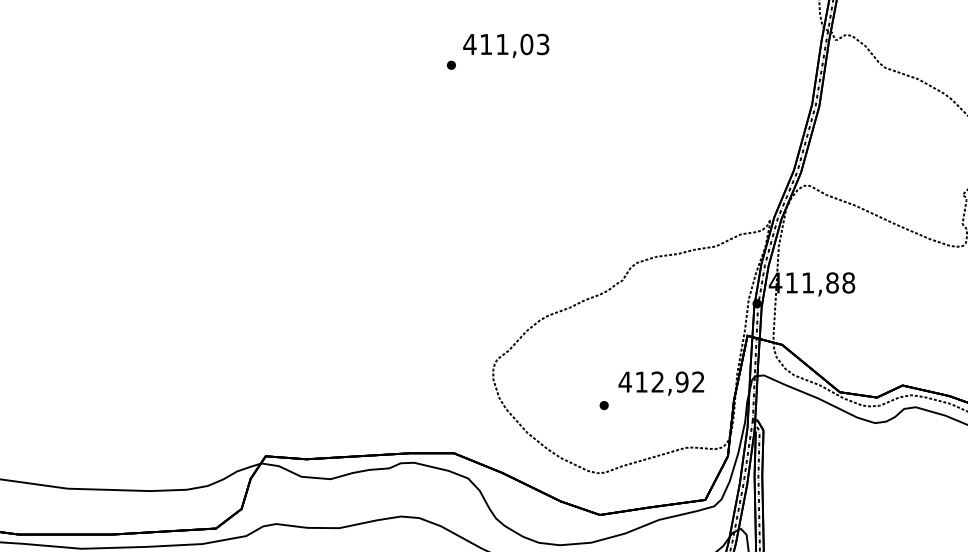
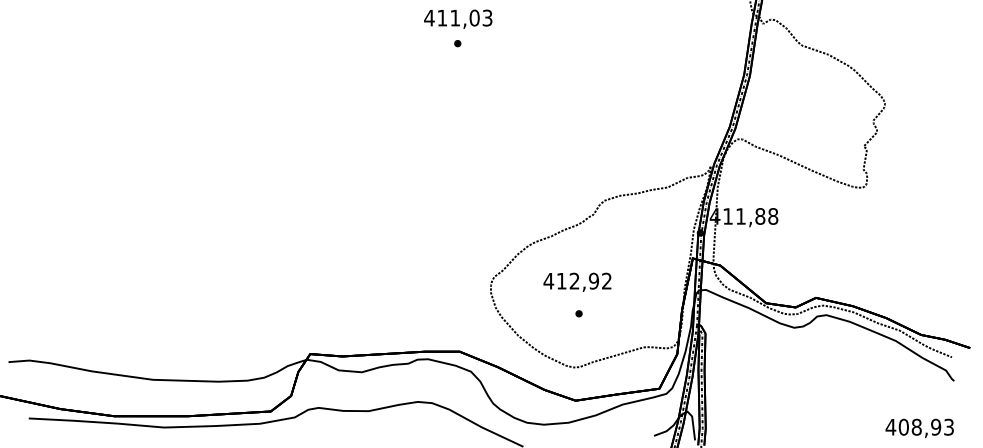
text: (506, 44) -> (458, 18), moved
text: (661, 382) -> (577, 281), moved

